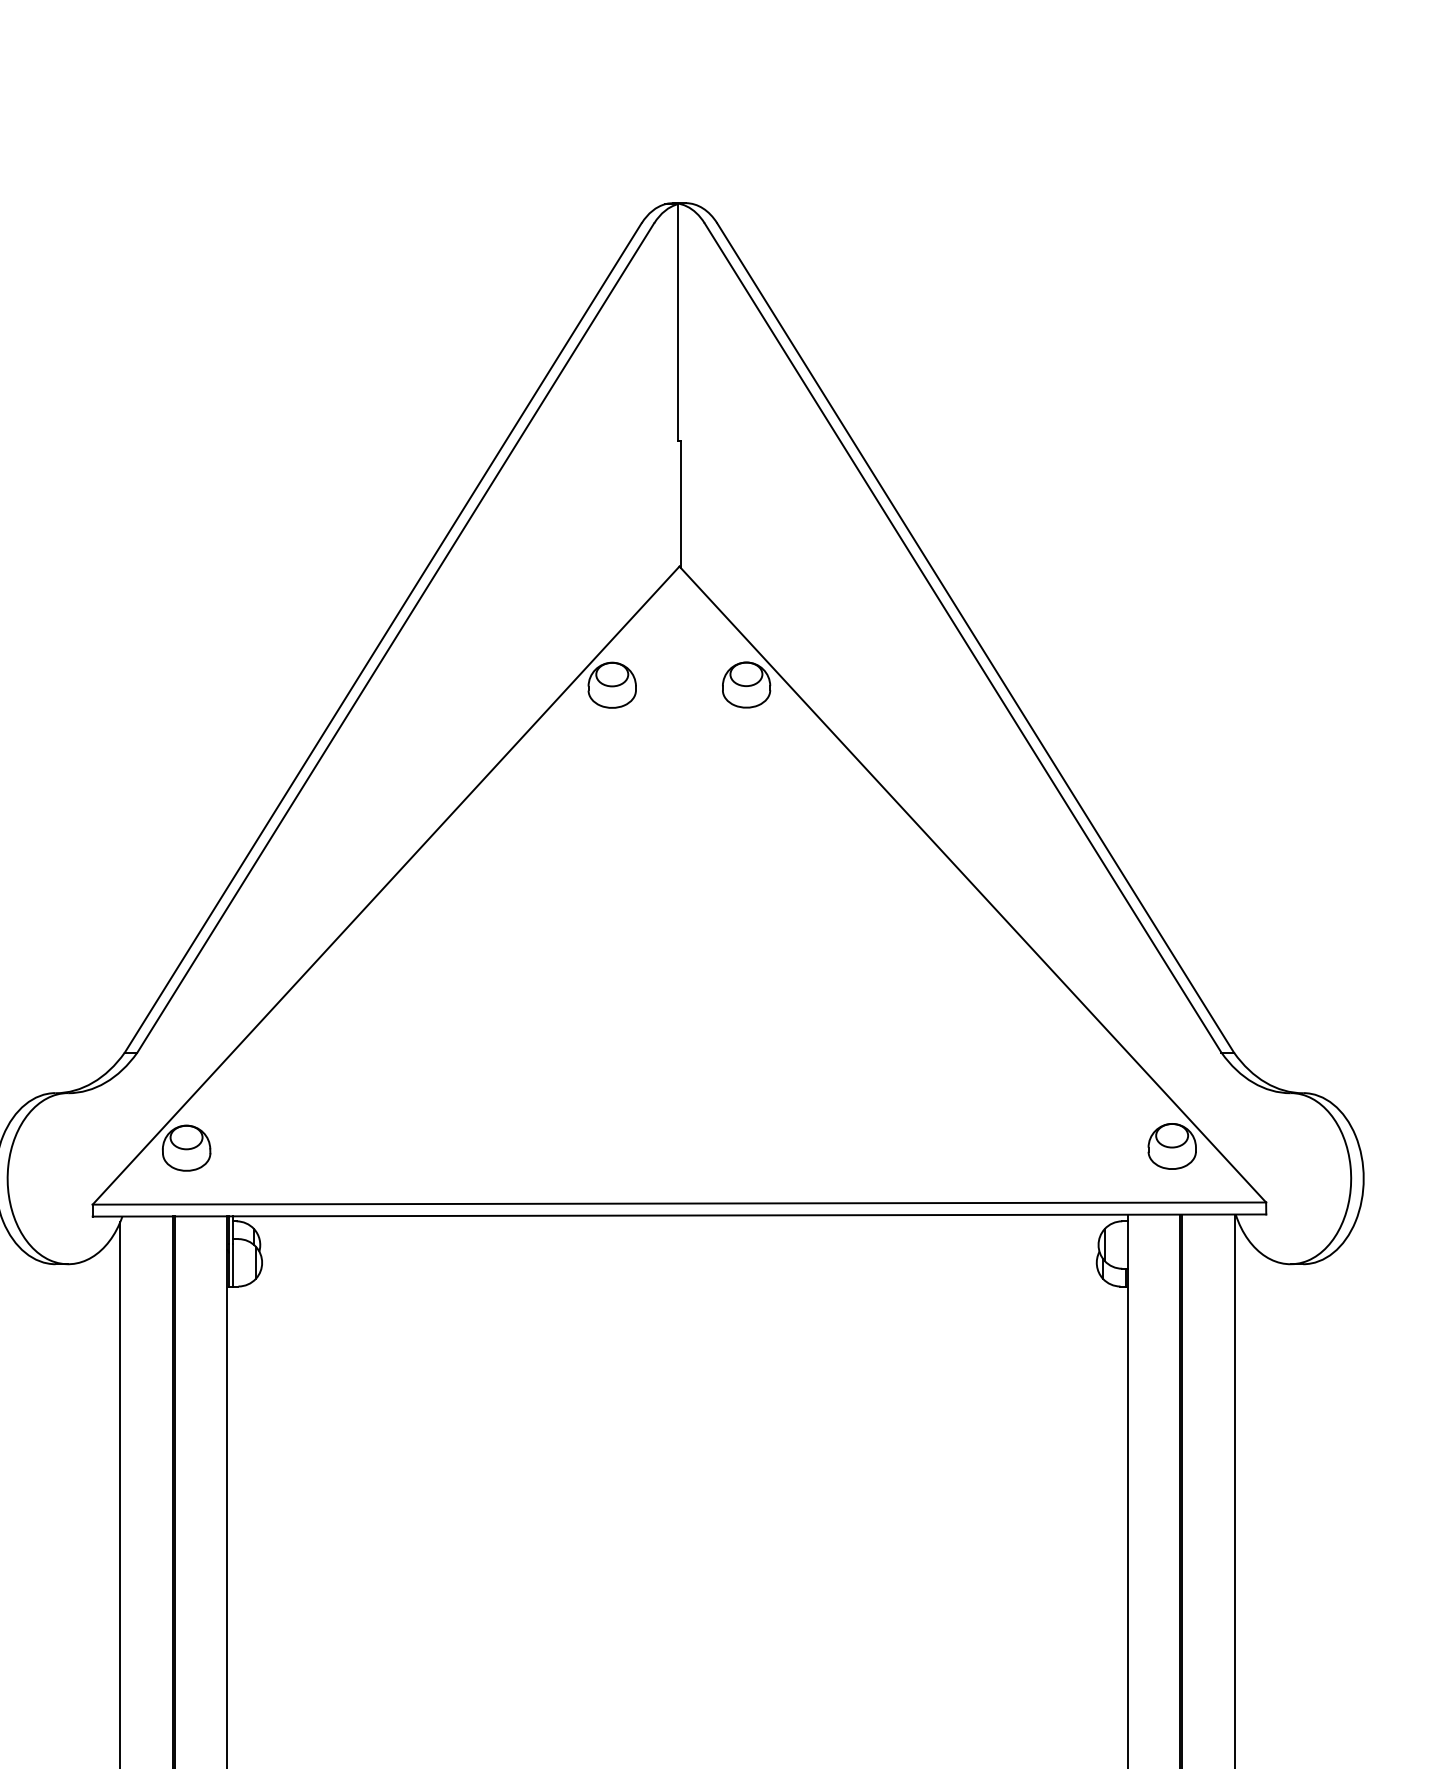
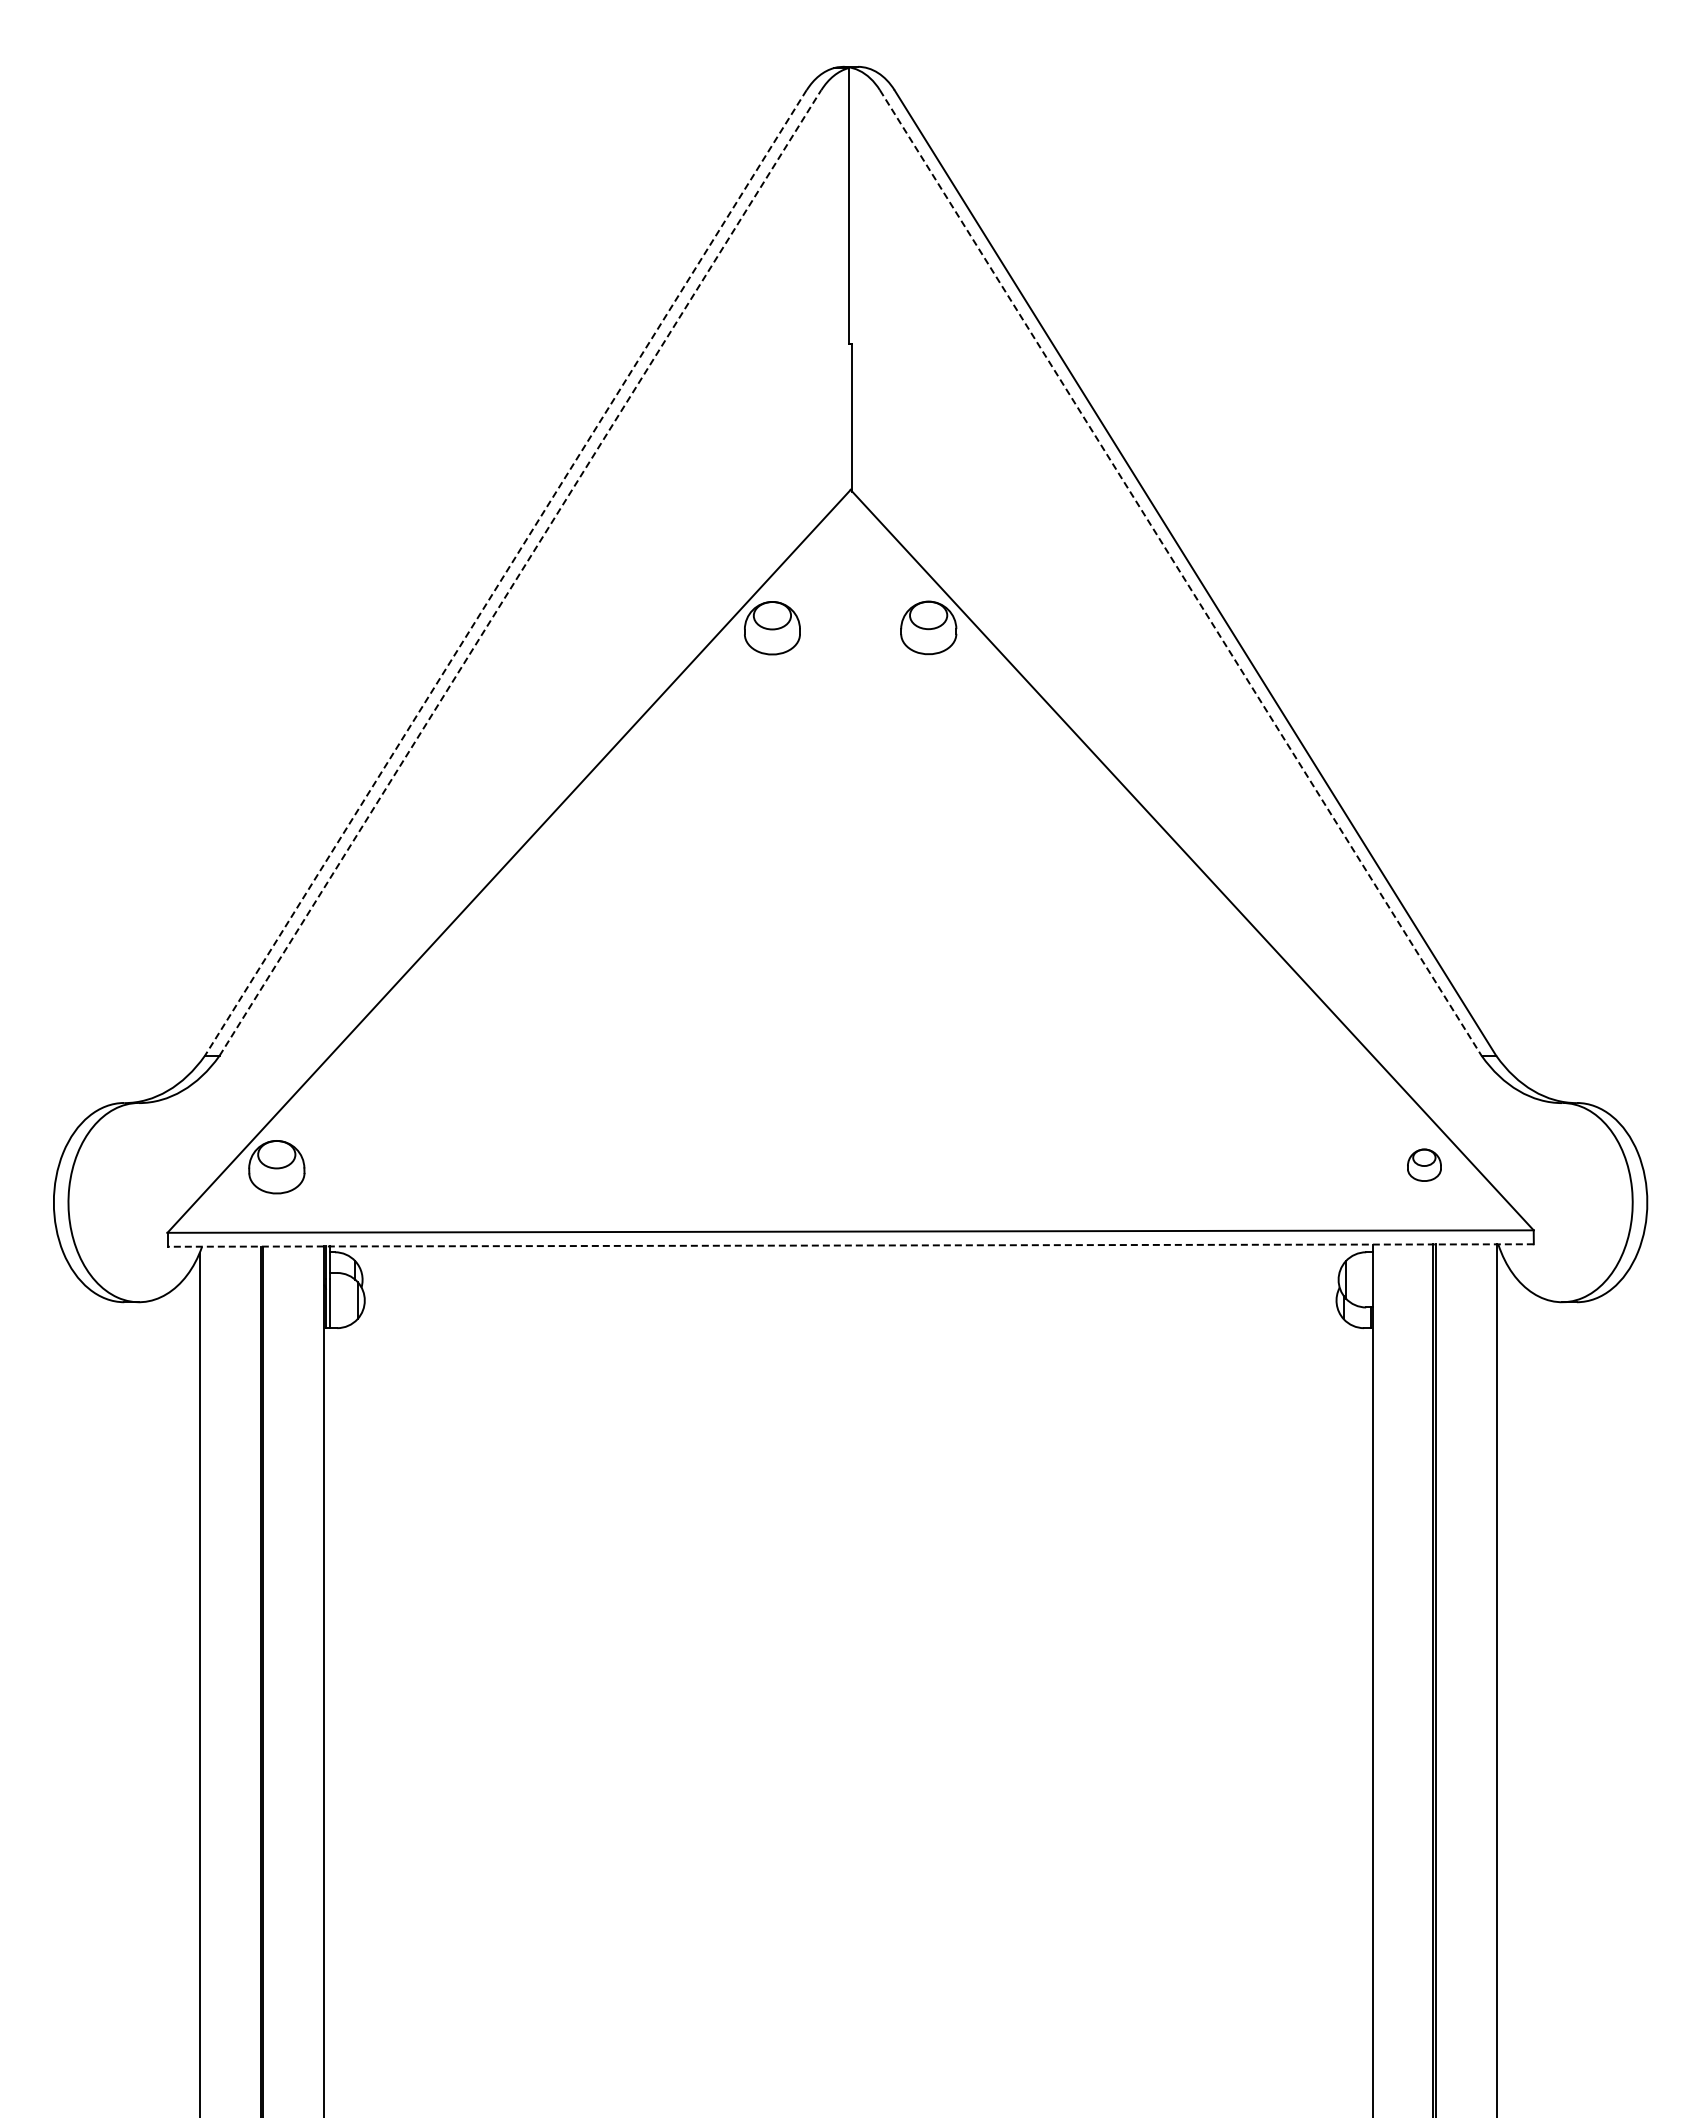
line: (383, 638) -> (505, 573), solid -> dashed
line: (395, 638) -> (520, 573), solid -> dashed
line: (962, 638) -> (1180, 573), solid -> dashed
part: (1172, 1146) -> (1424, 1165), size x0.6
line: (679, 1215) -> (850, 1245), solid -> dashed

